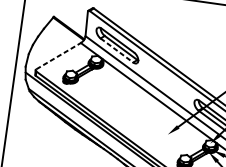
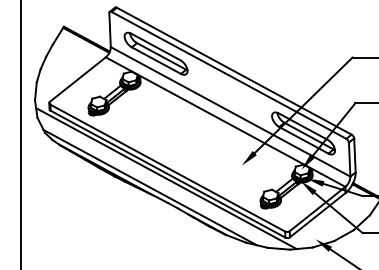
line: (117, 50) -> (156, 60), dashed -> solid
line: (58, 56) -> (77, 79), dashed -> solid

